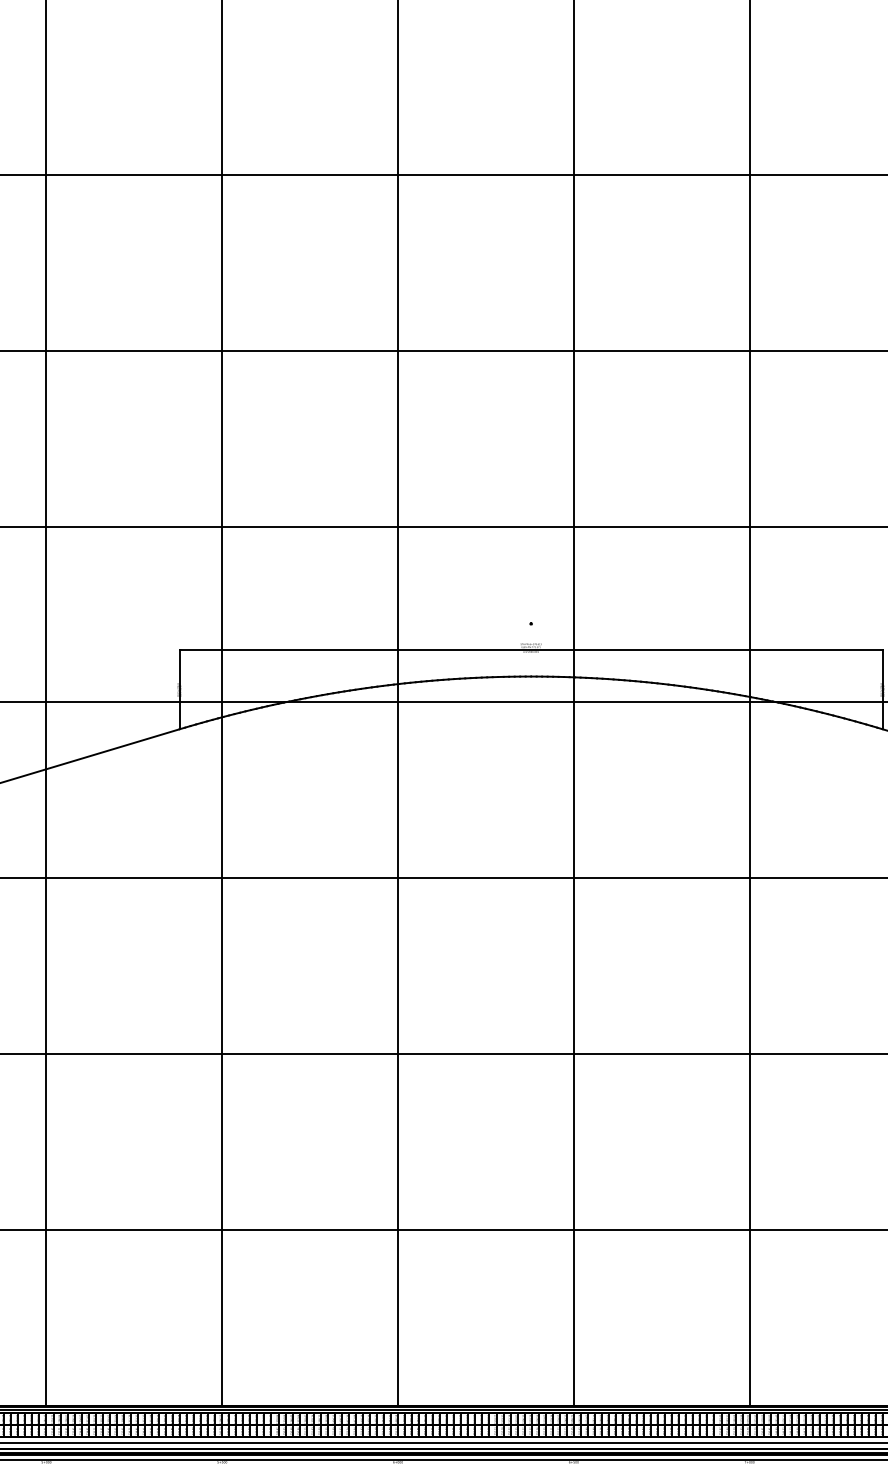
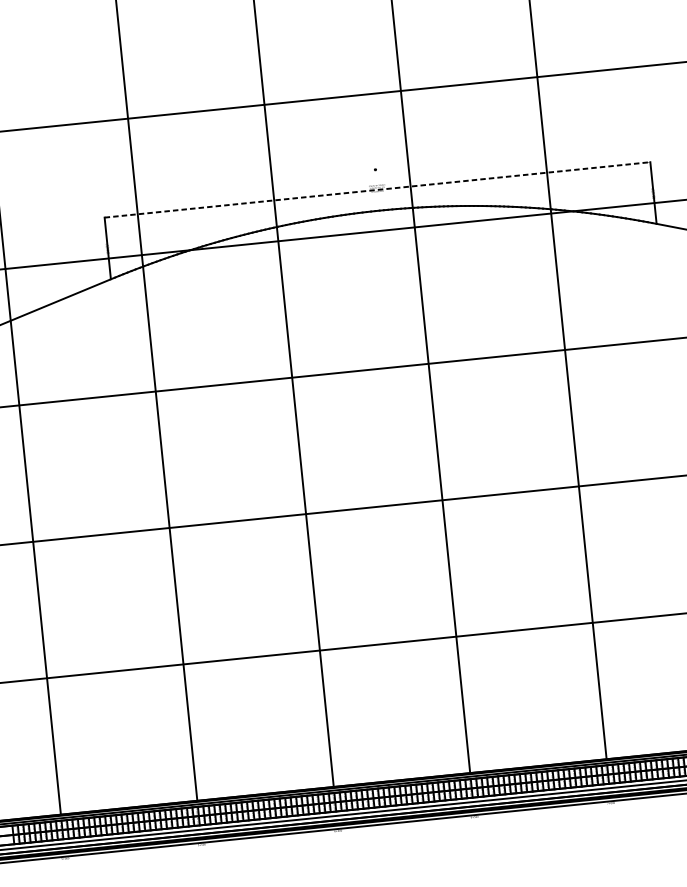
line: (531, 649) -> (377, 189), solid -> dashed

